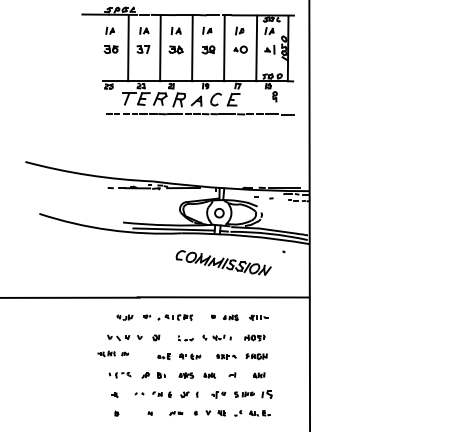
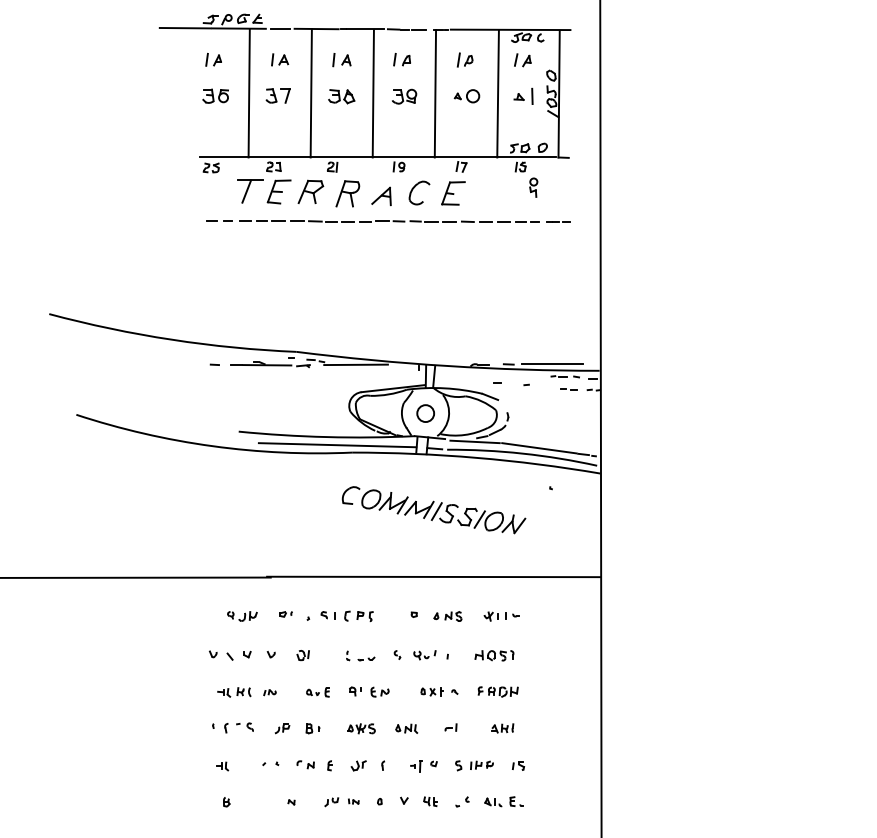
part: (112, 353) -> (245, 691), moved
part: (267, 394) -> (519, 765), size x0.62
part: (175, 413) -> (340, 802), size x1.43

